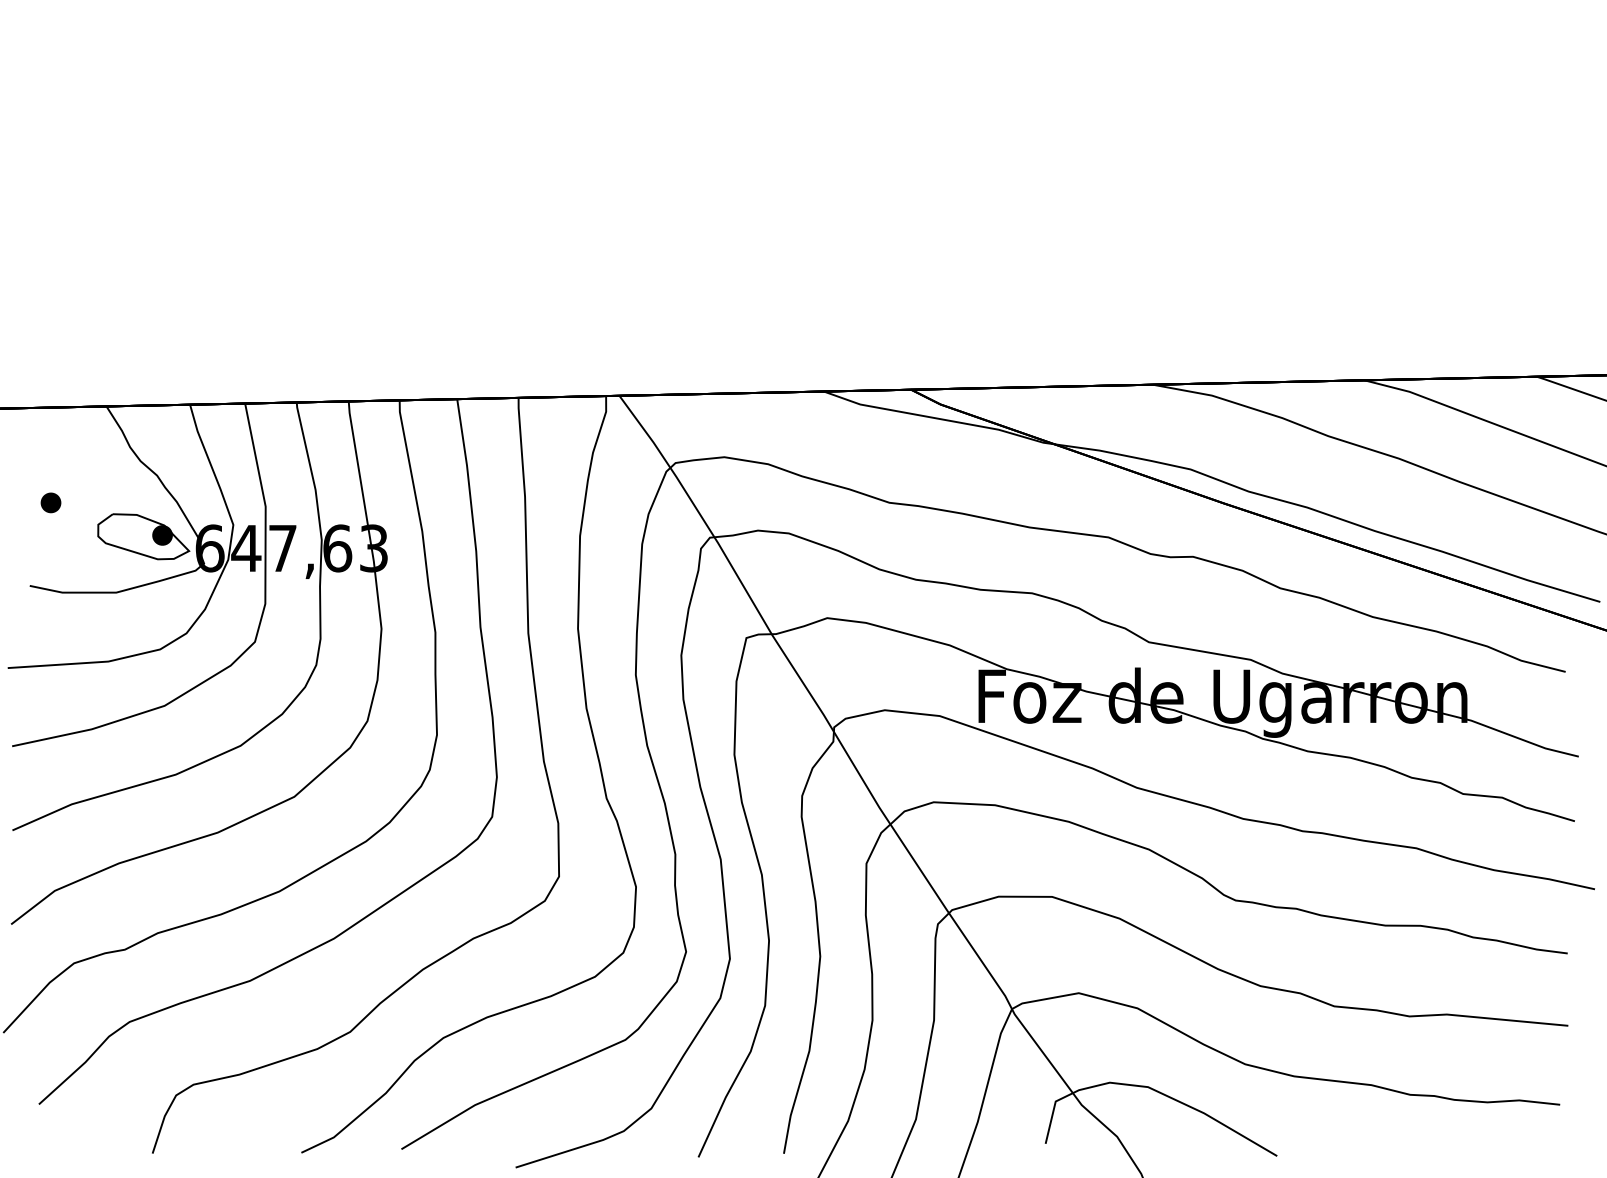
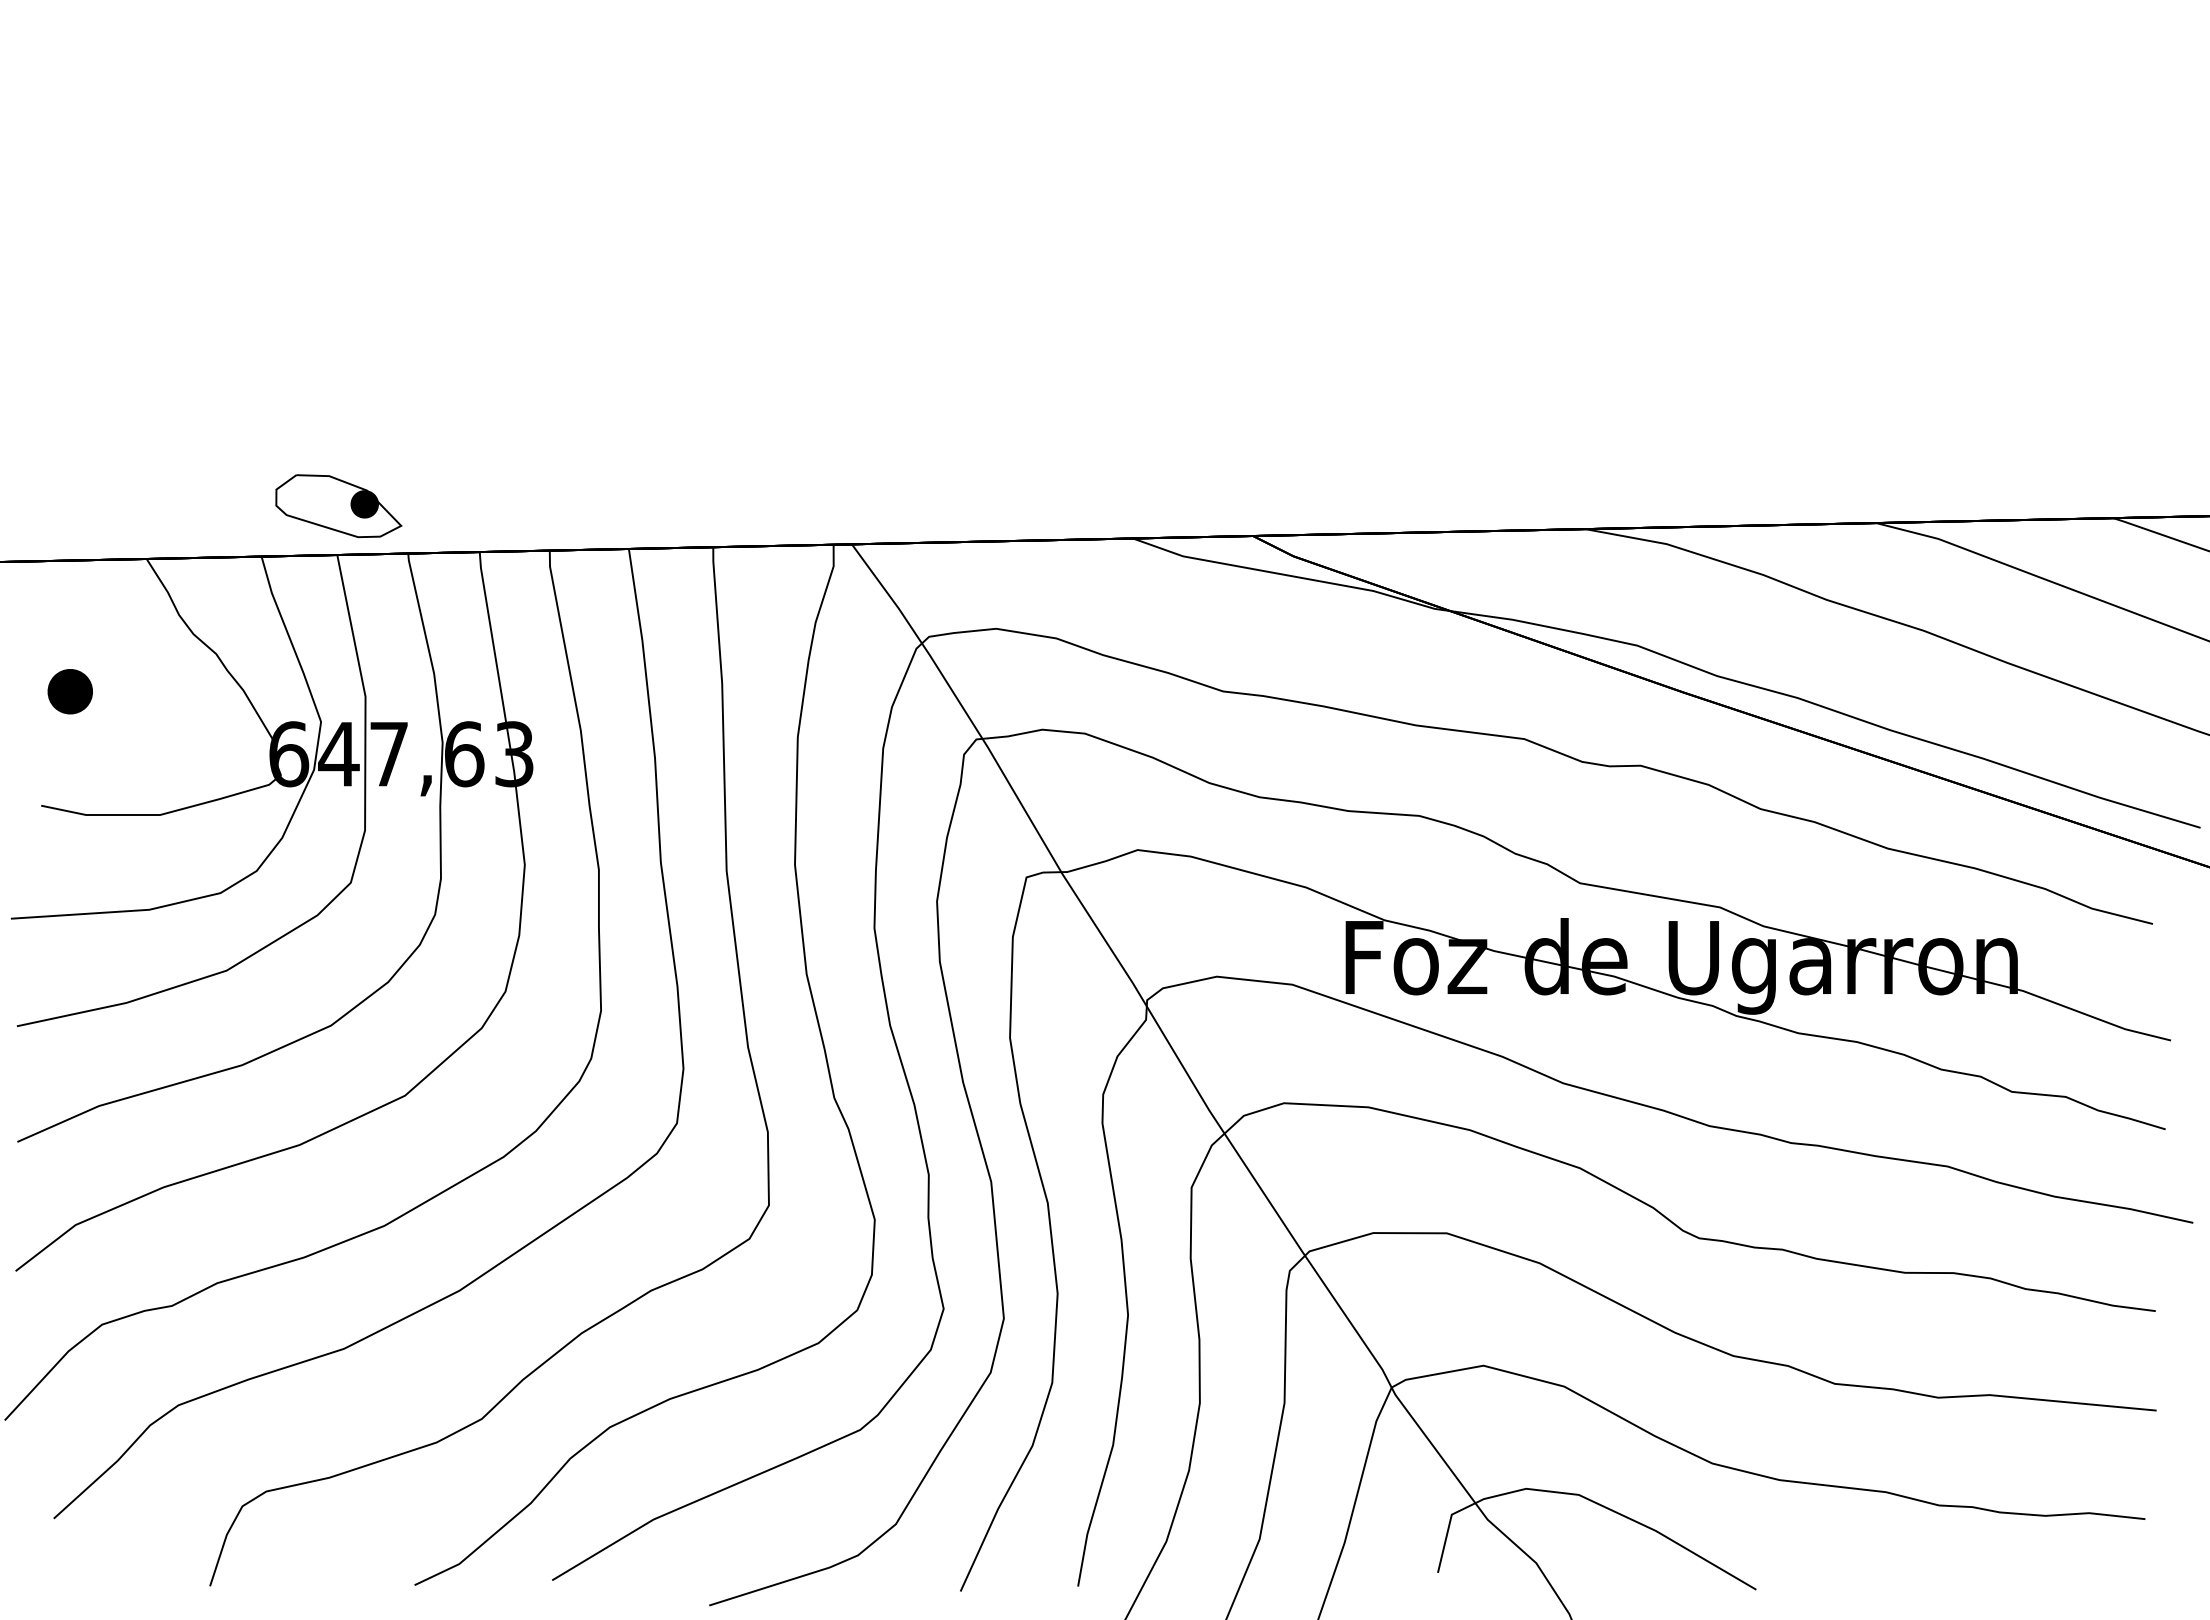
part: (51, 502) -> (70, 691), size x1.6
part: (143, 536) -> (338, 506), moved

